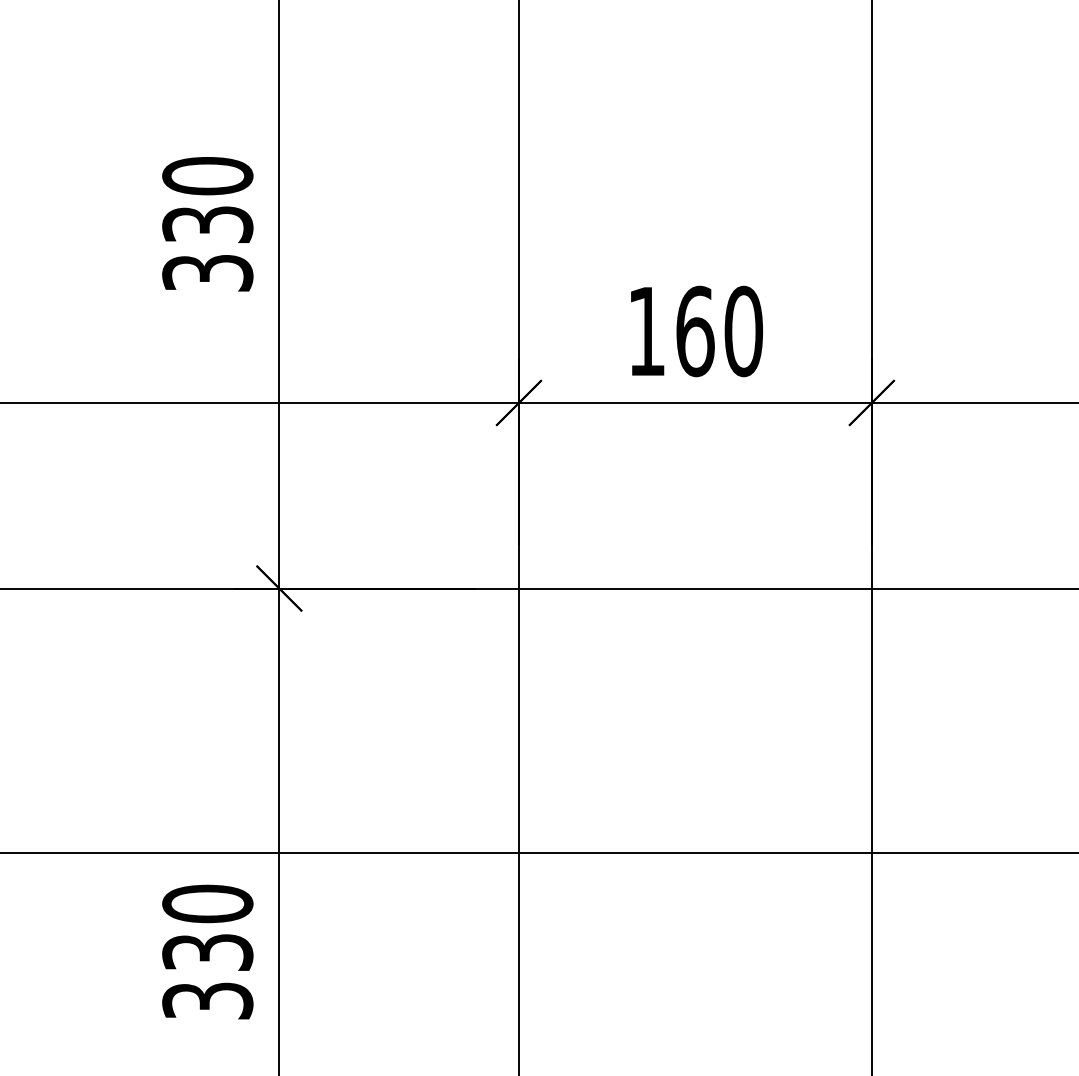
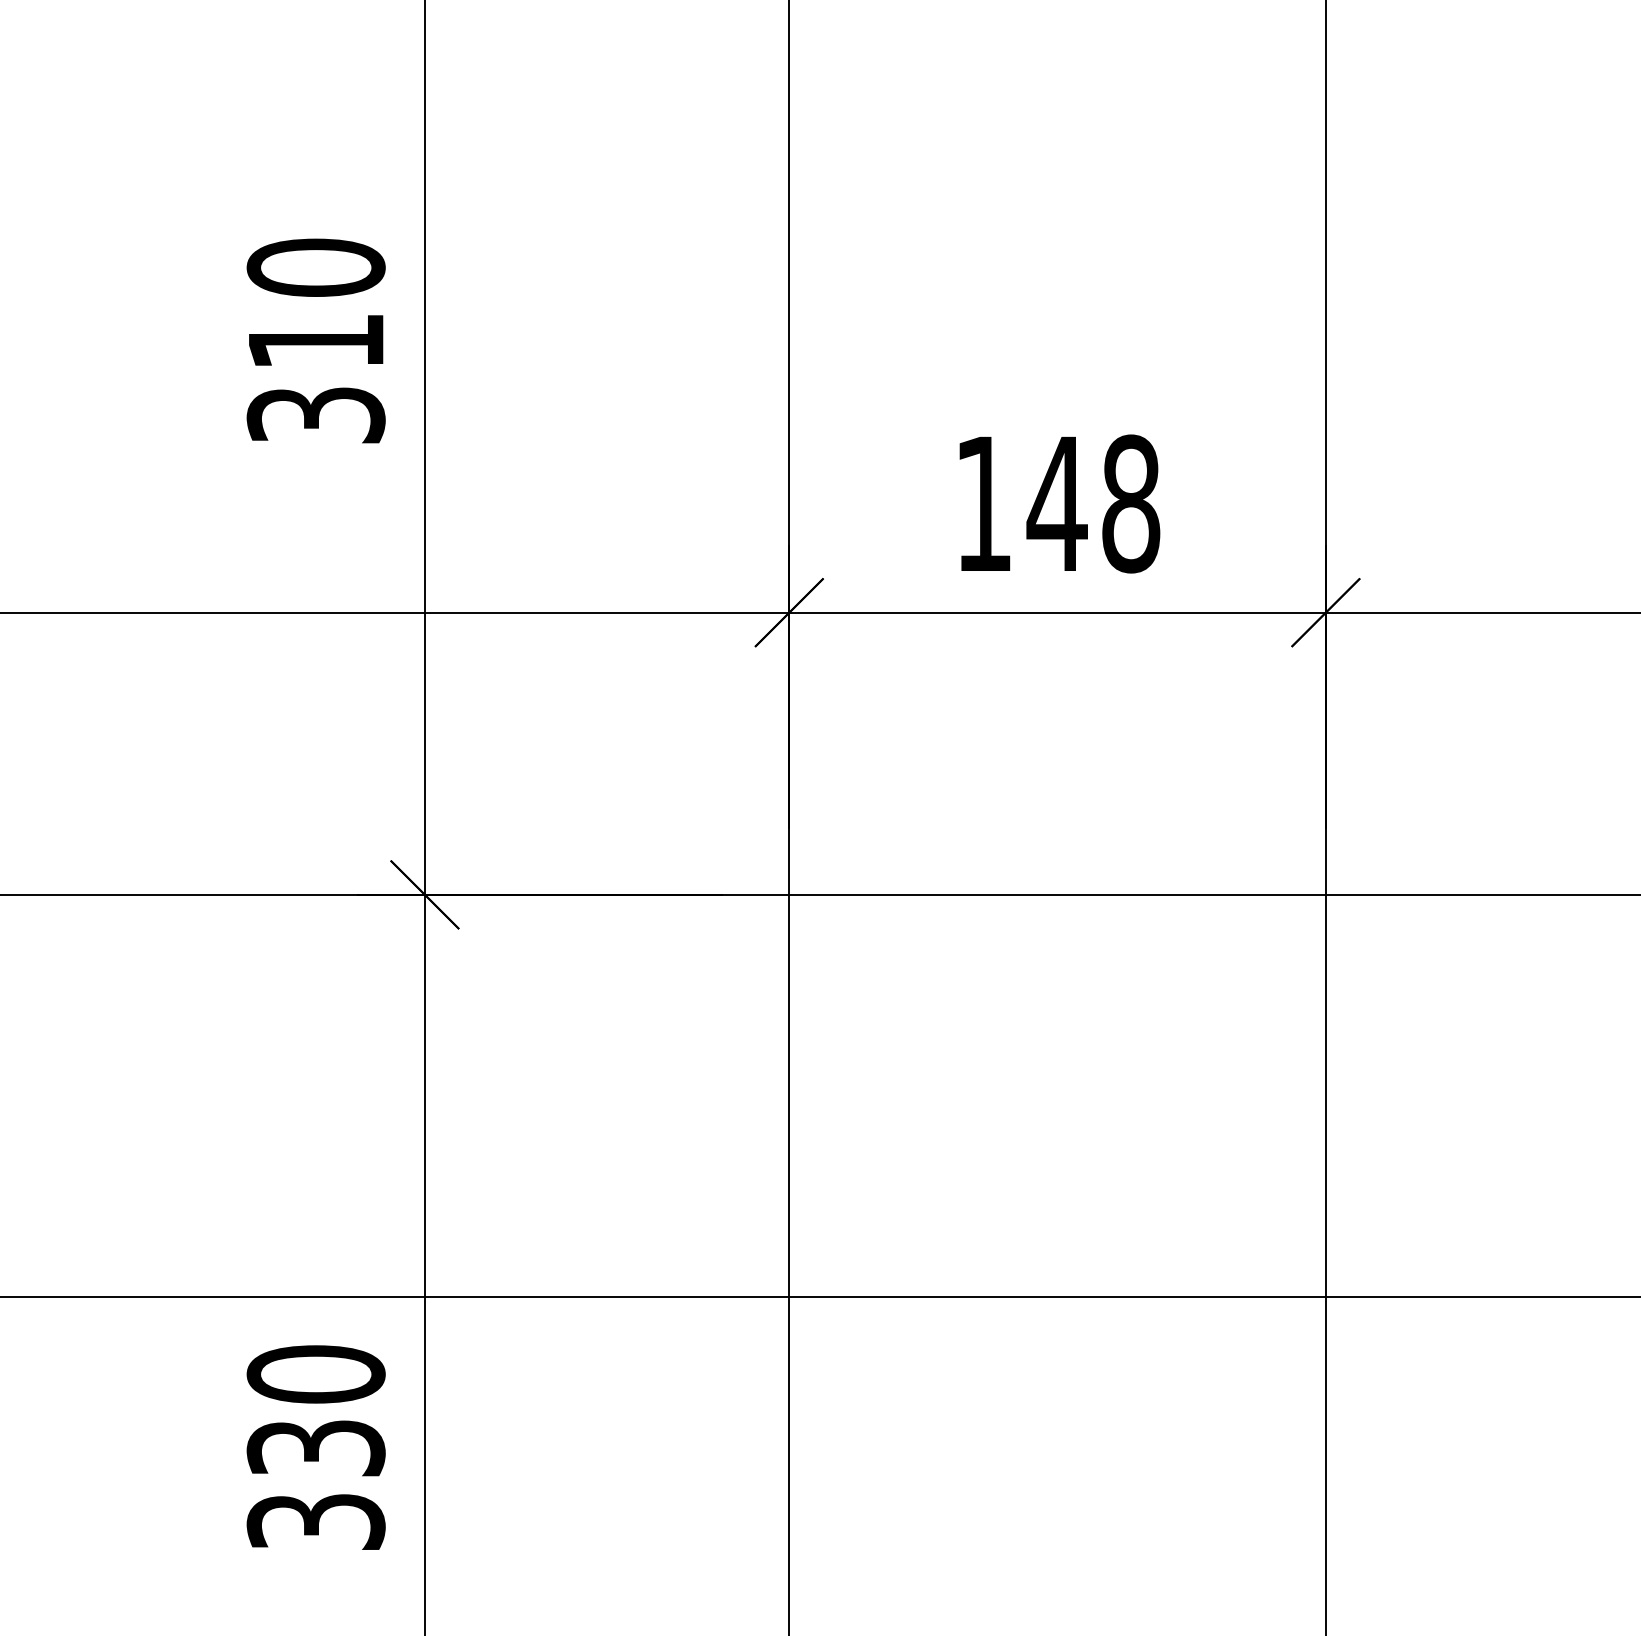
text: (207, 224) -> (315, 341), 330 -> 310
text: (719, 331) -> (1094, 504), 160 -> 148

